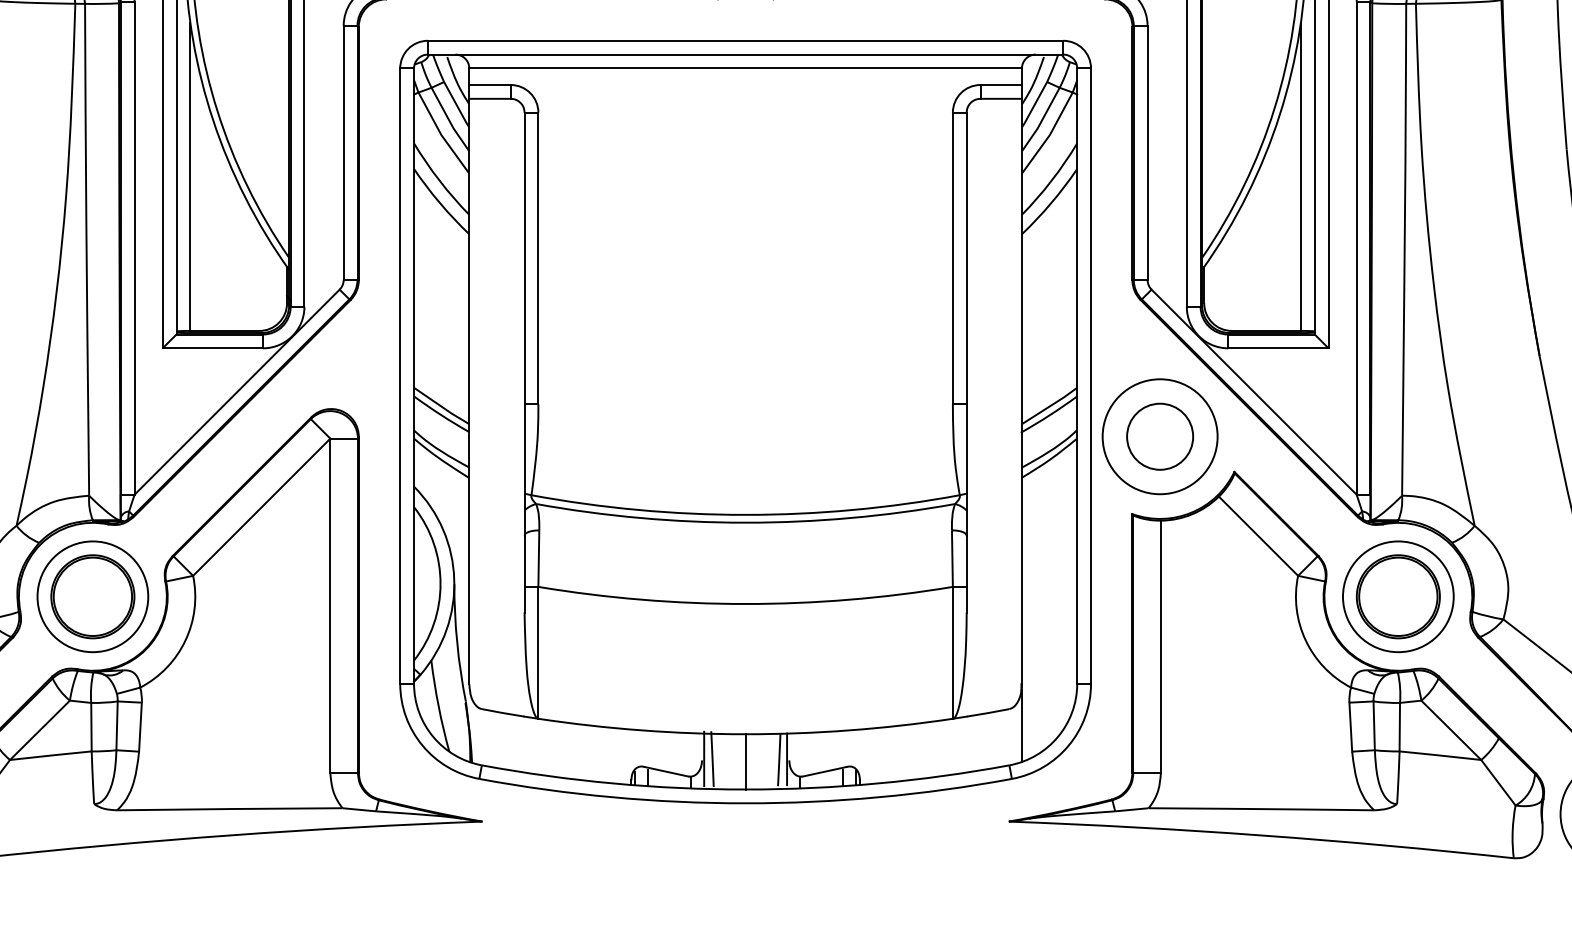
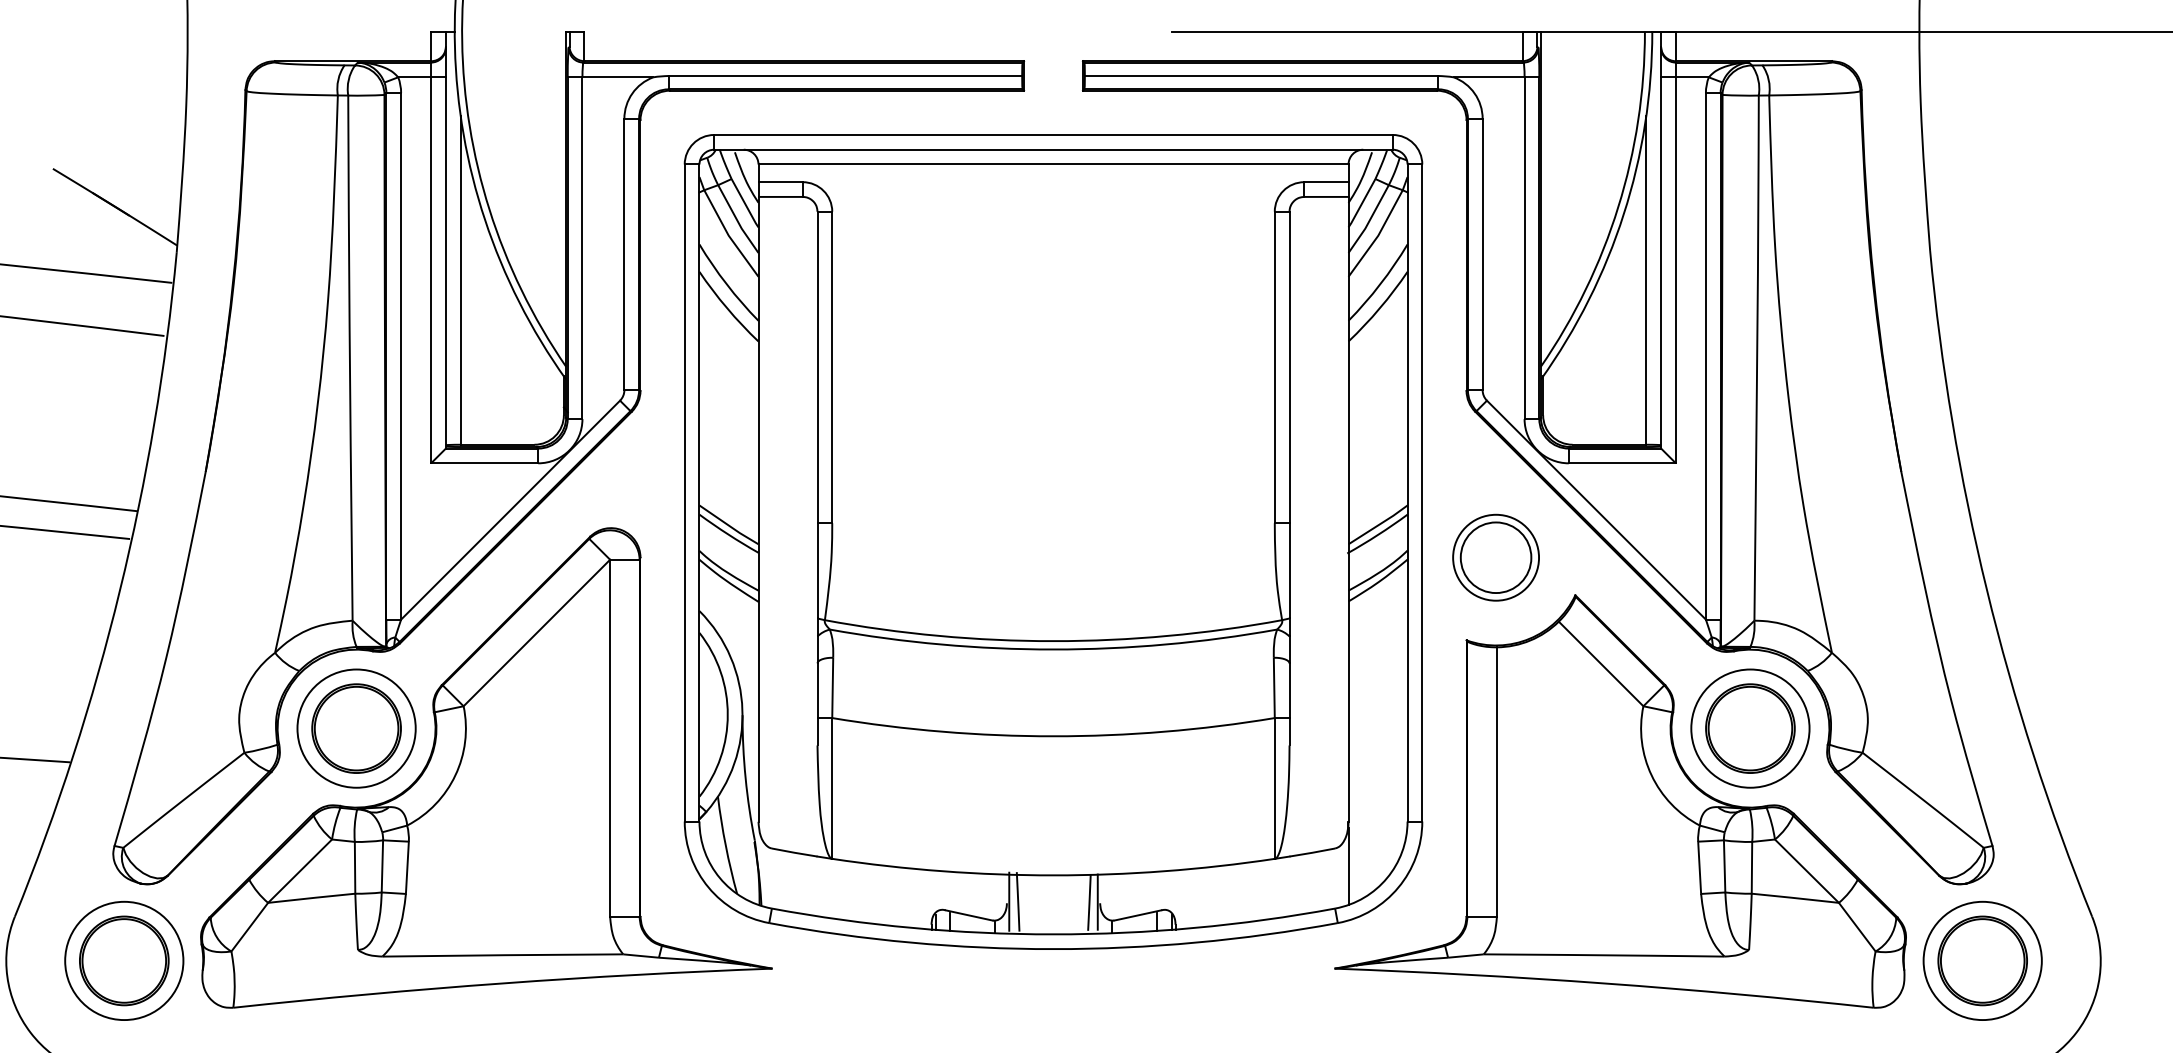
circle: (1159, 436) -> (1495, 557), size x0.7
line: (745, 761) -> (1053, 904), removed

